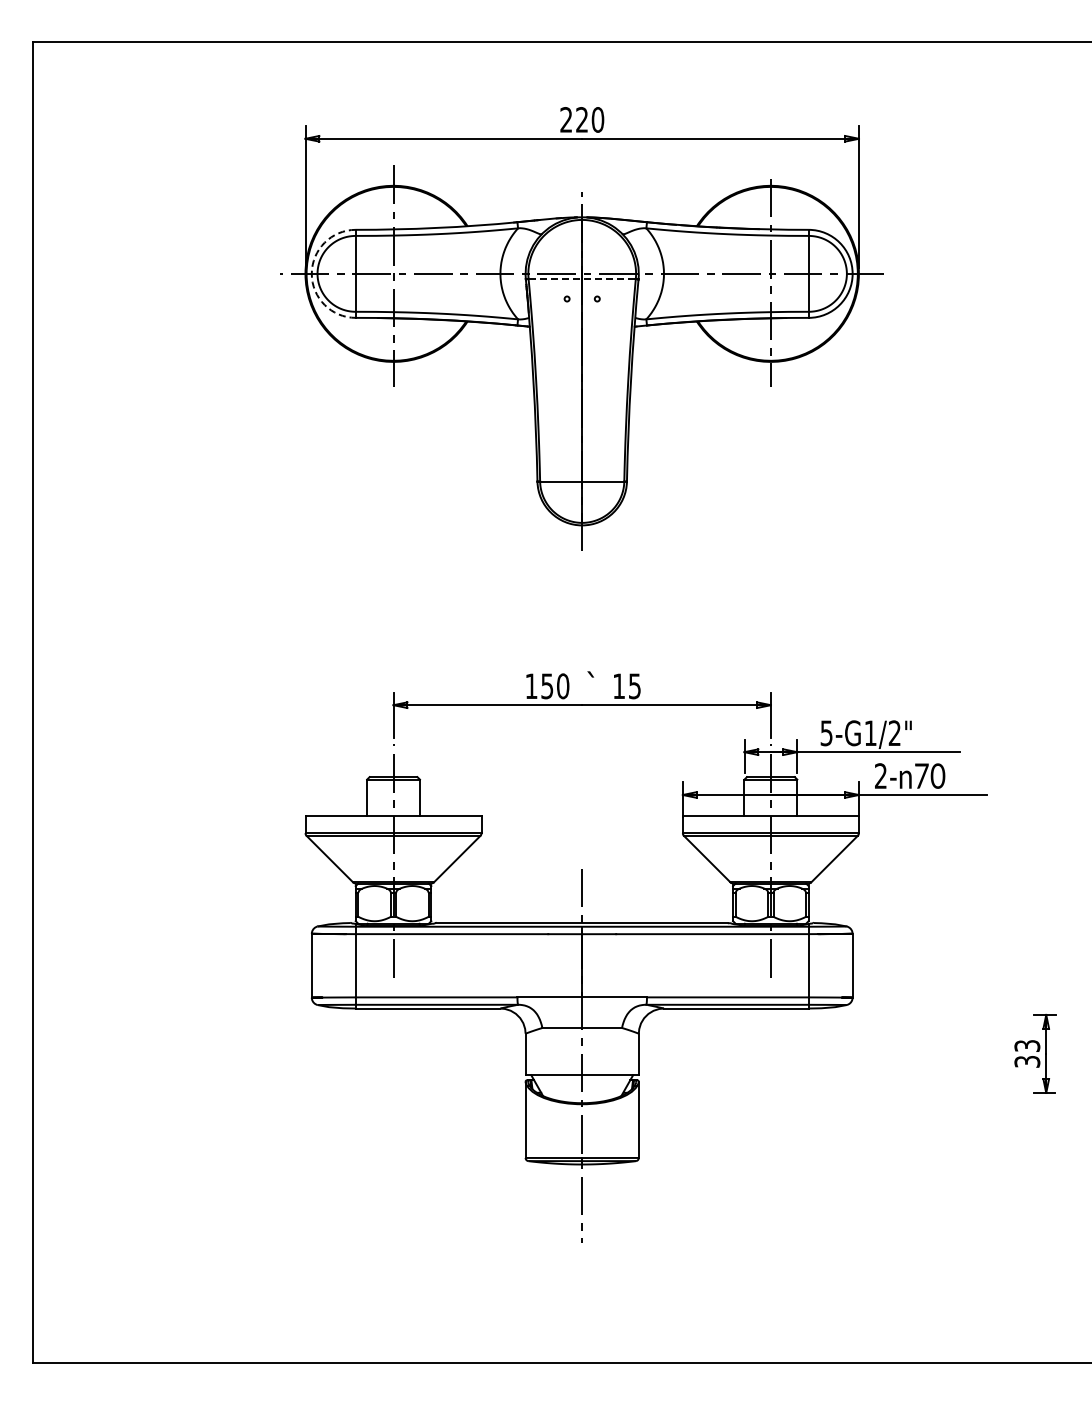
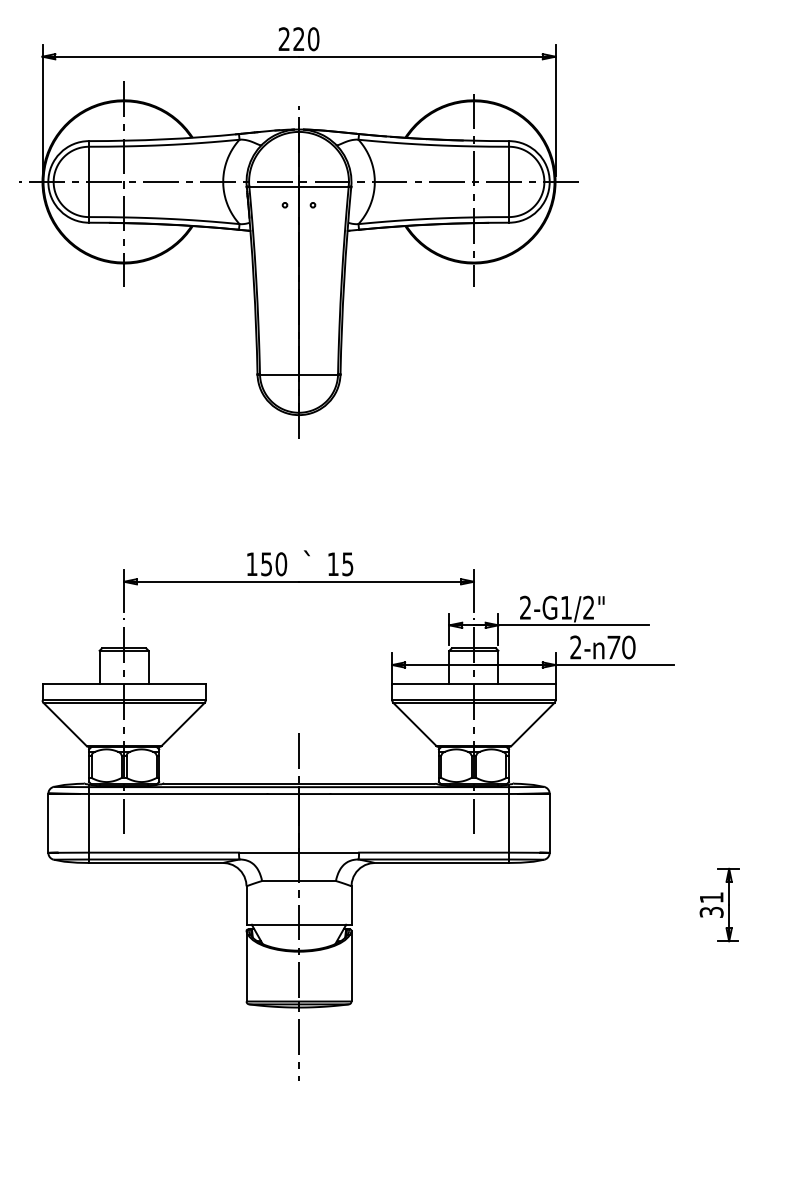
arc: (311, 273) -> (48, 181), dashed -> solid
line: (582, 279) -> (299, 187), dashed -> solid
text: (826, 733) -> (525, 608), 5-G1/2" -> 2-G1/2"
text: (1027, 1045) -> (711, 897), 33 -> 31

